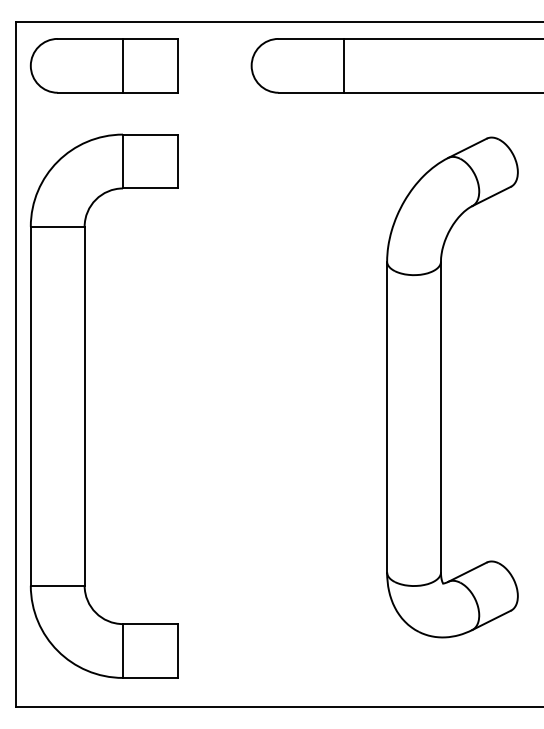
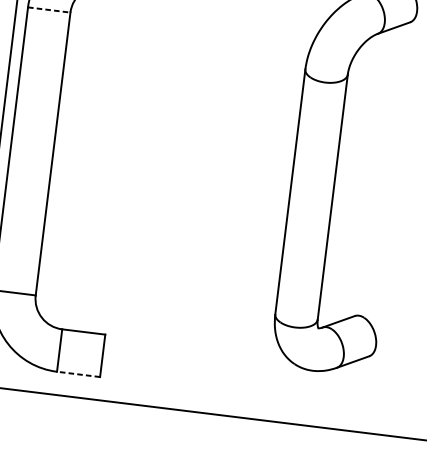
line: (57, 226) -> (49, 9), solid -> dashed
line: (149, 677) -> (77, 373), solid -> dashed

